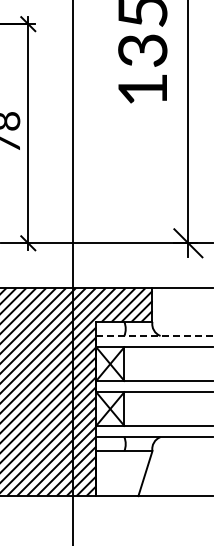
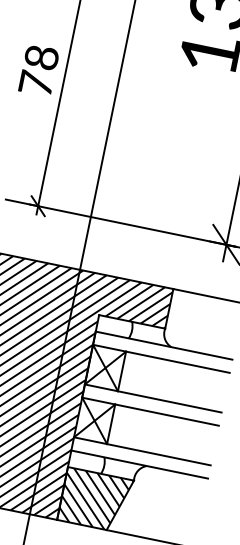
line: (153, 335) -> (163, 344), dashed -> solid
hatch: (124, 473) -> (95, 500), added

